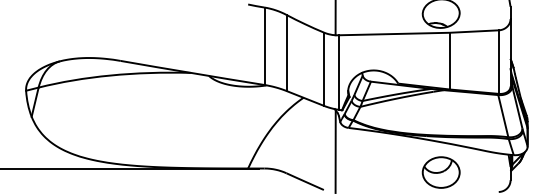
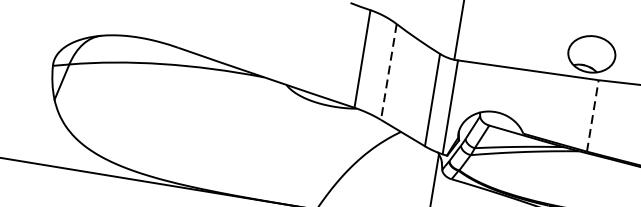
line: (286, 53) -> (388, 72), solid -> dashed
line: (449, 60) -> (592, 115), solid -> dashed

